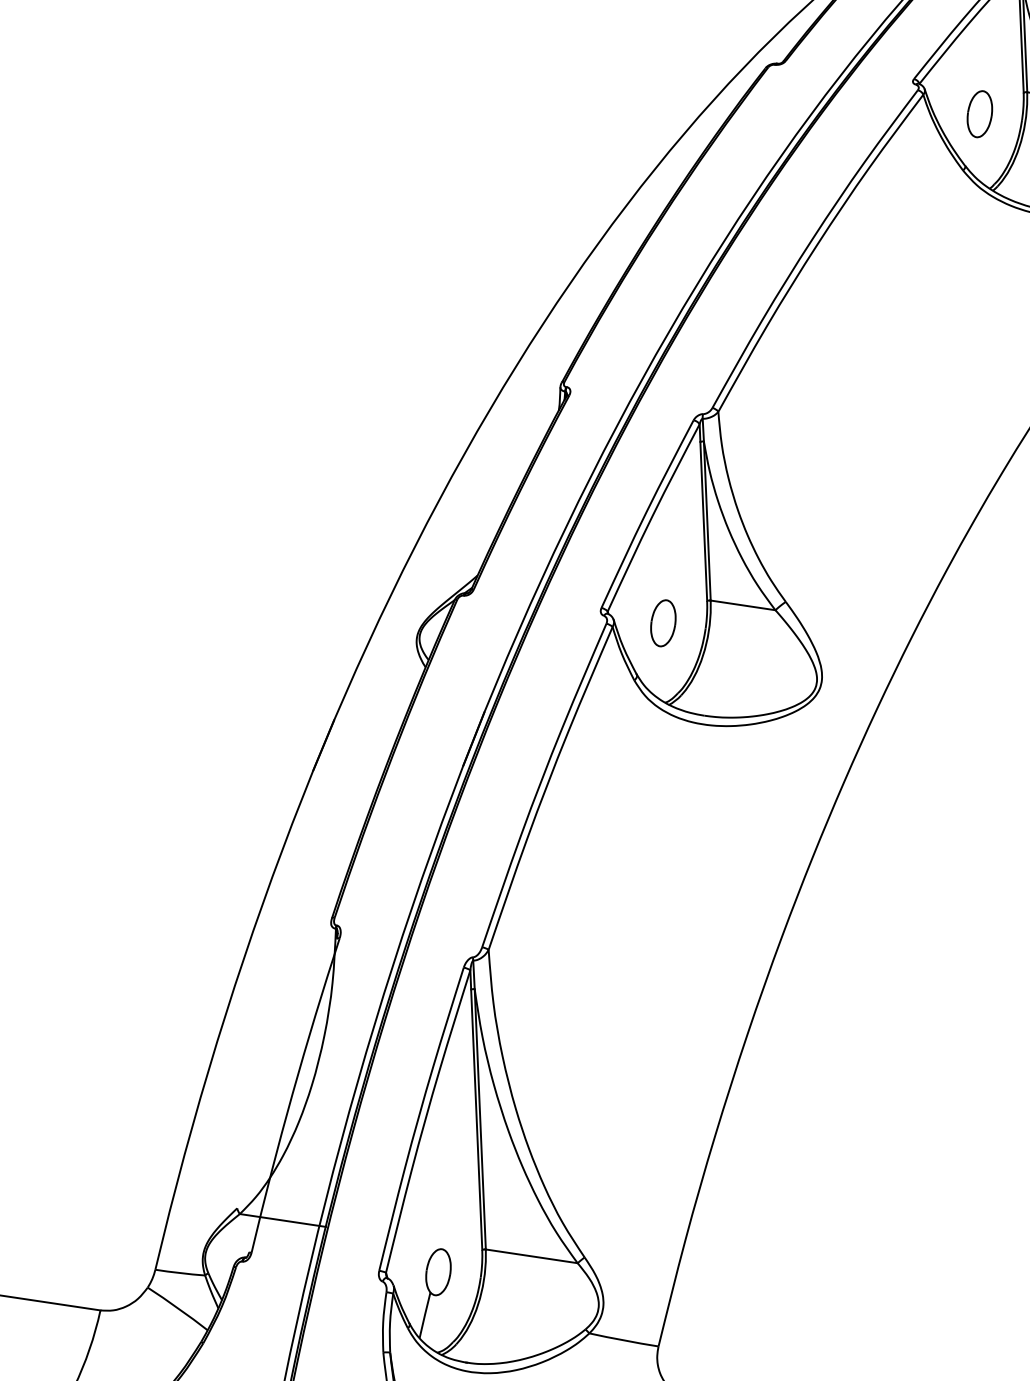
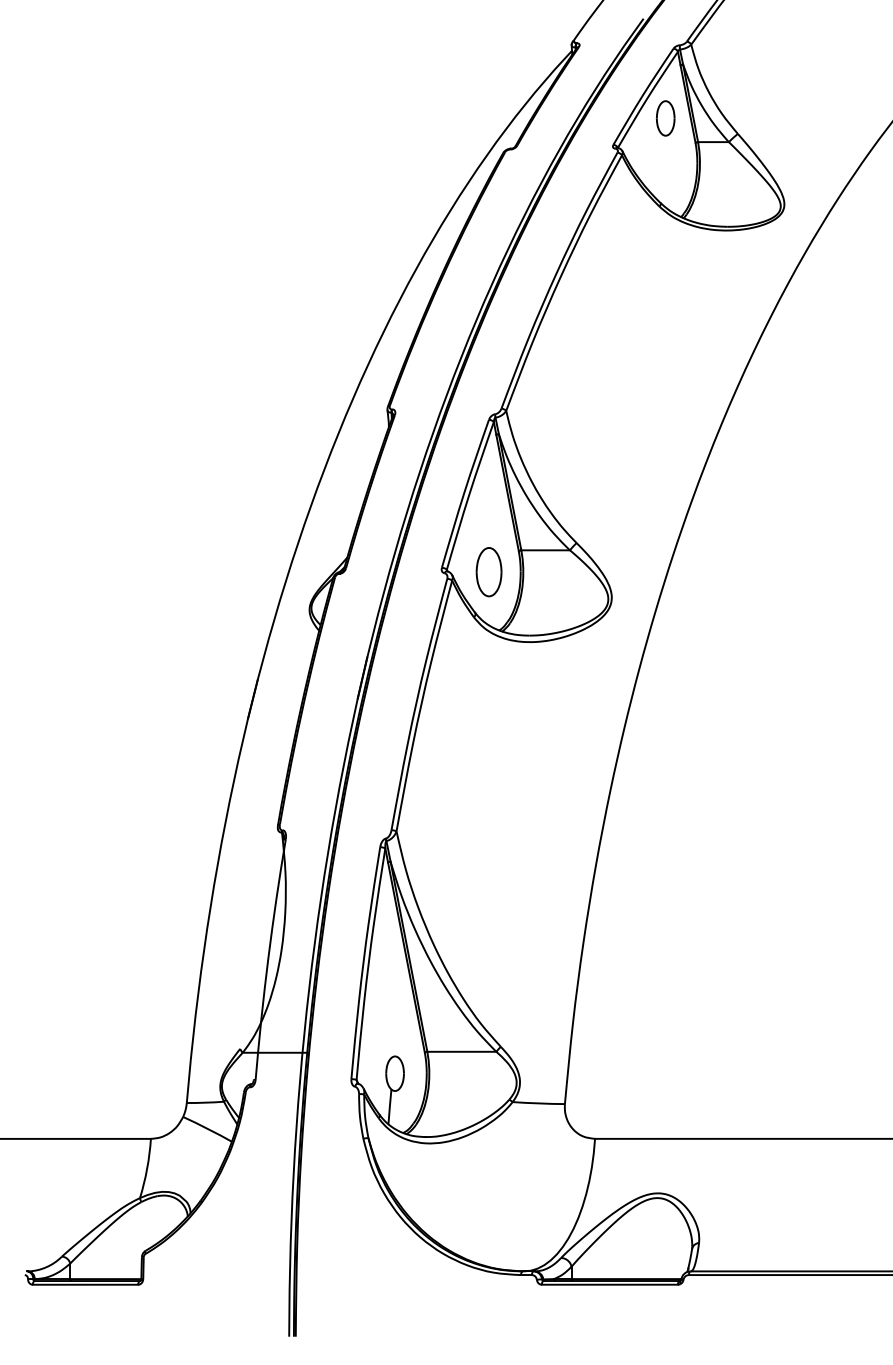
part: (979, 114) -> (665, 118), moved
part: (662, 623) -> (488, 572), size x1.4

